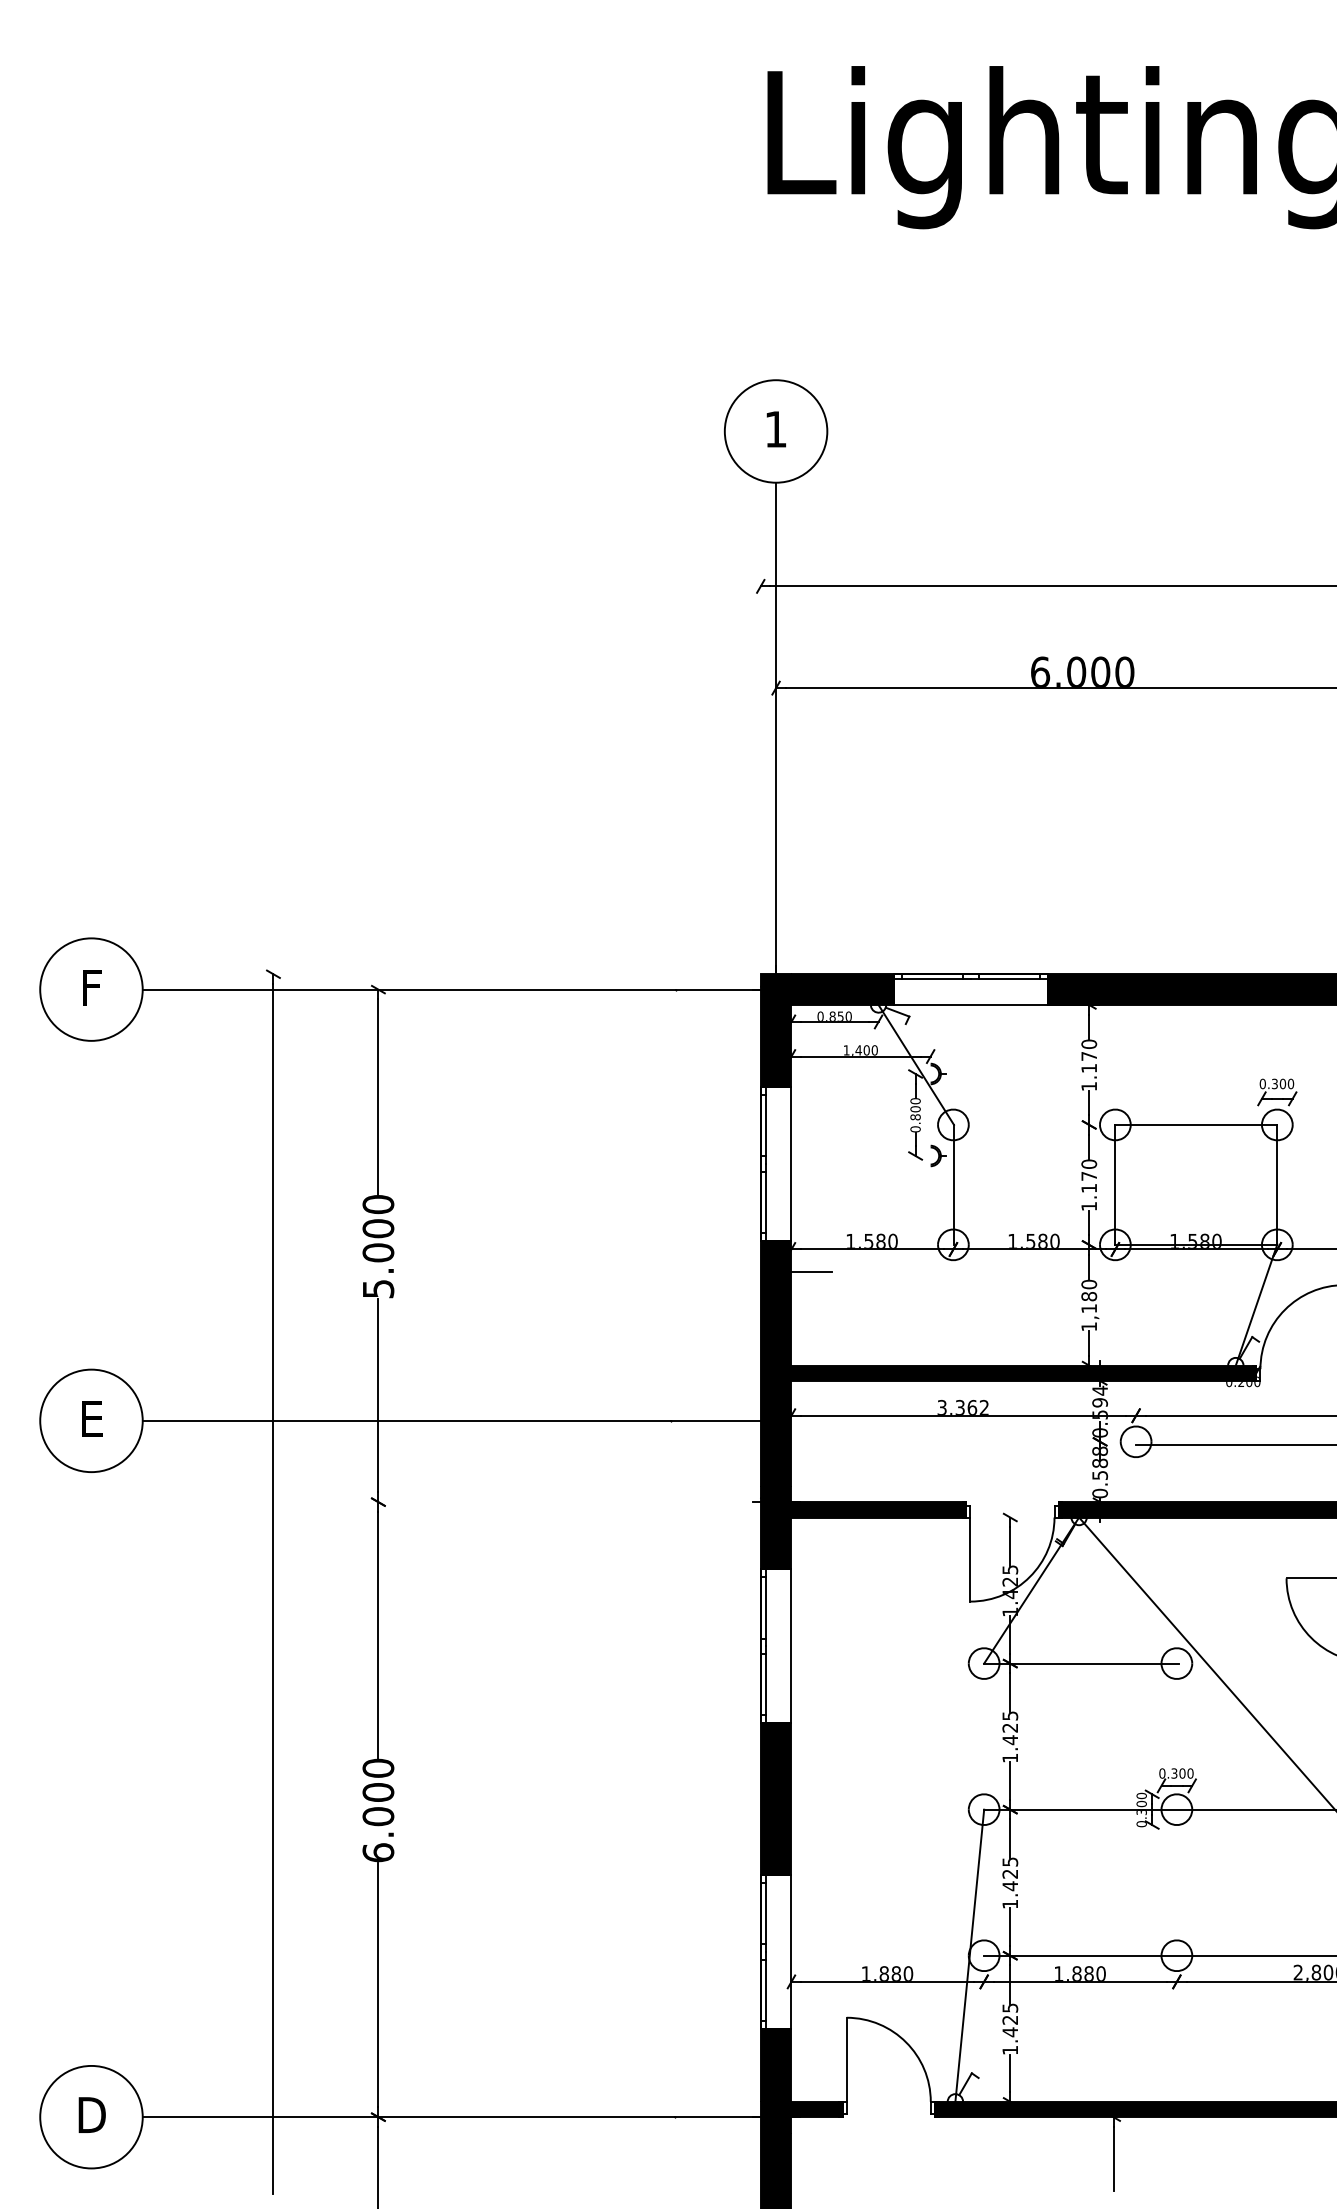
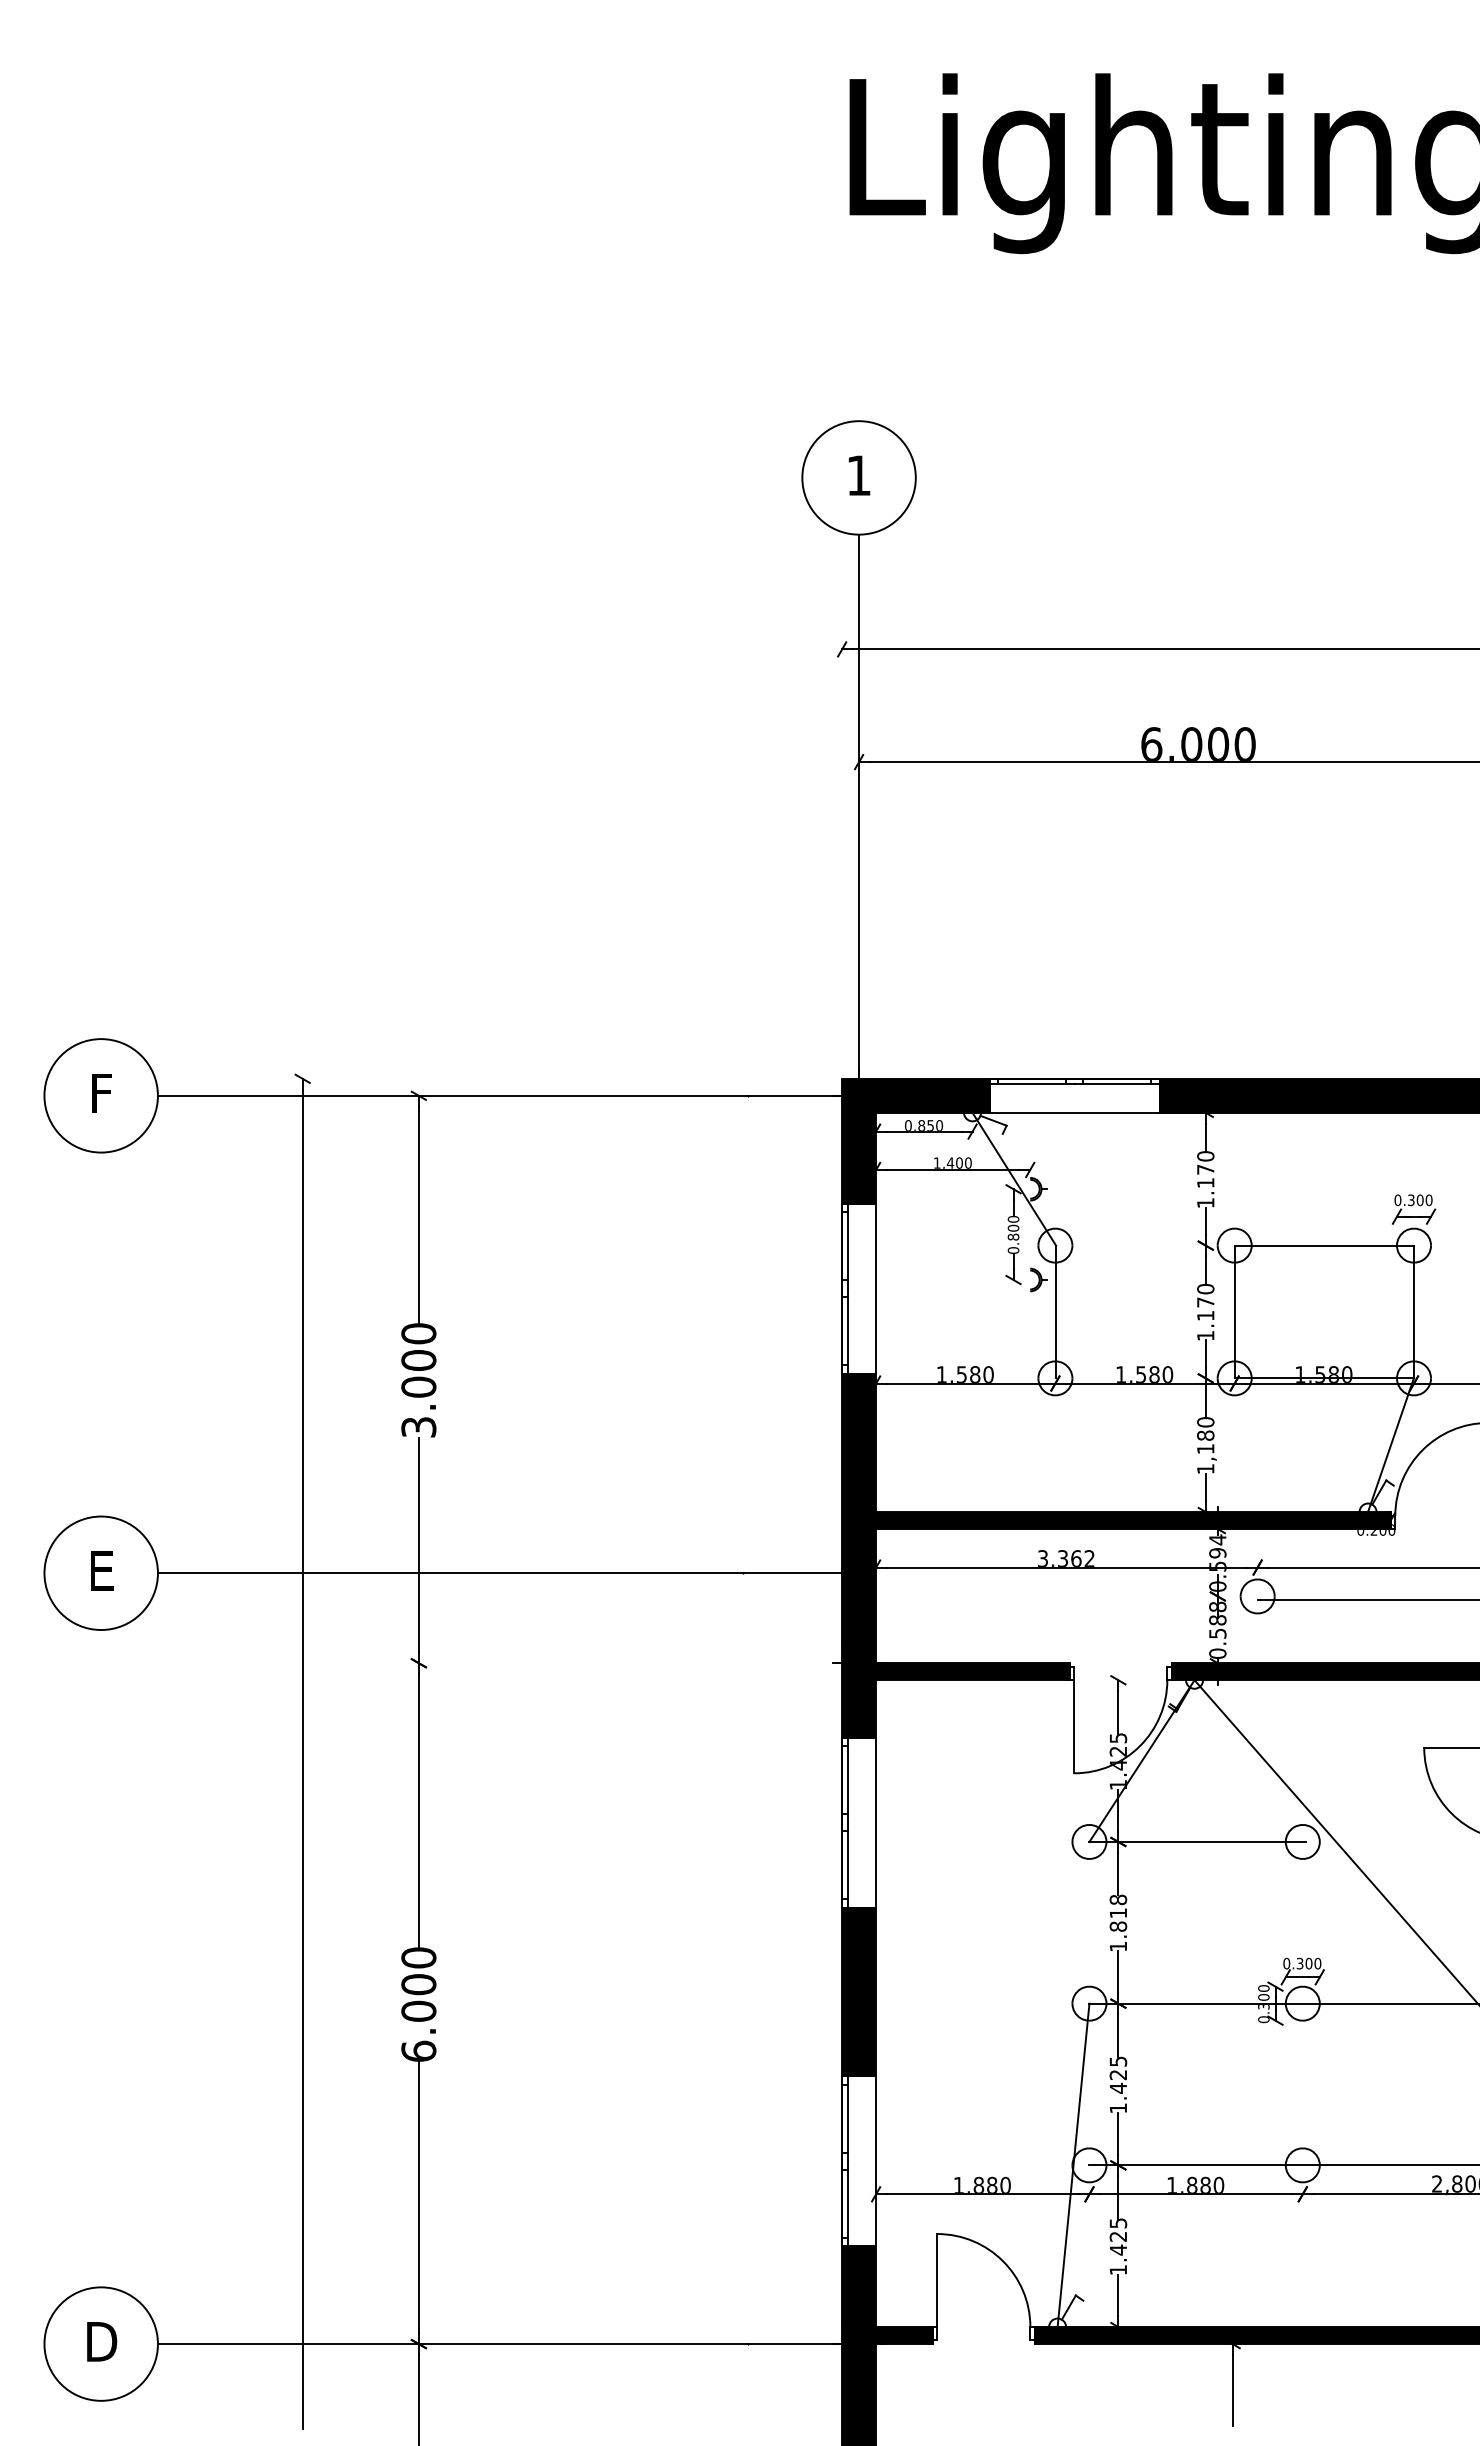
line: (811, 1272) -> (898, 1408), removed
text: (378, 1288) -> (418, 1426), 5.000 -> 3.000
text: (1010, 1728) -> (1118, 1913), 1.425 -> 1.818

